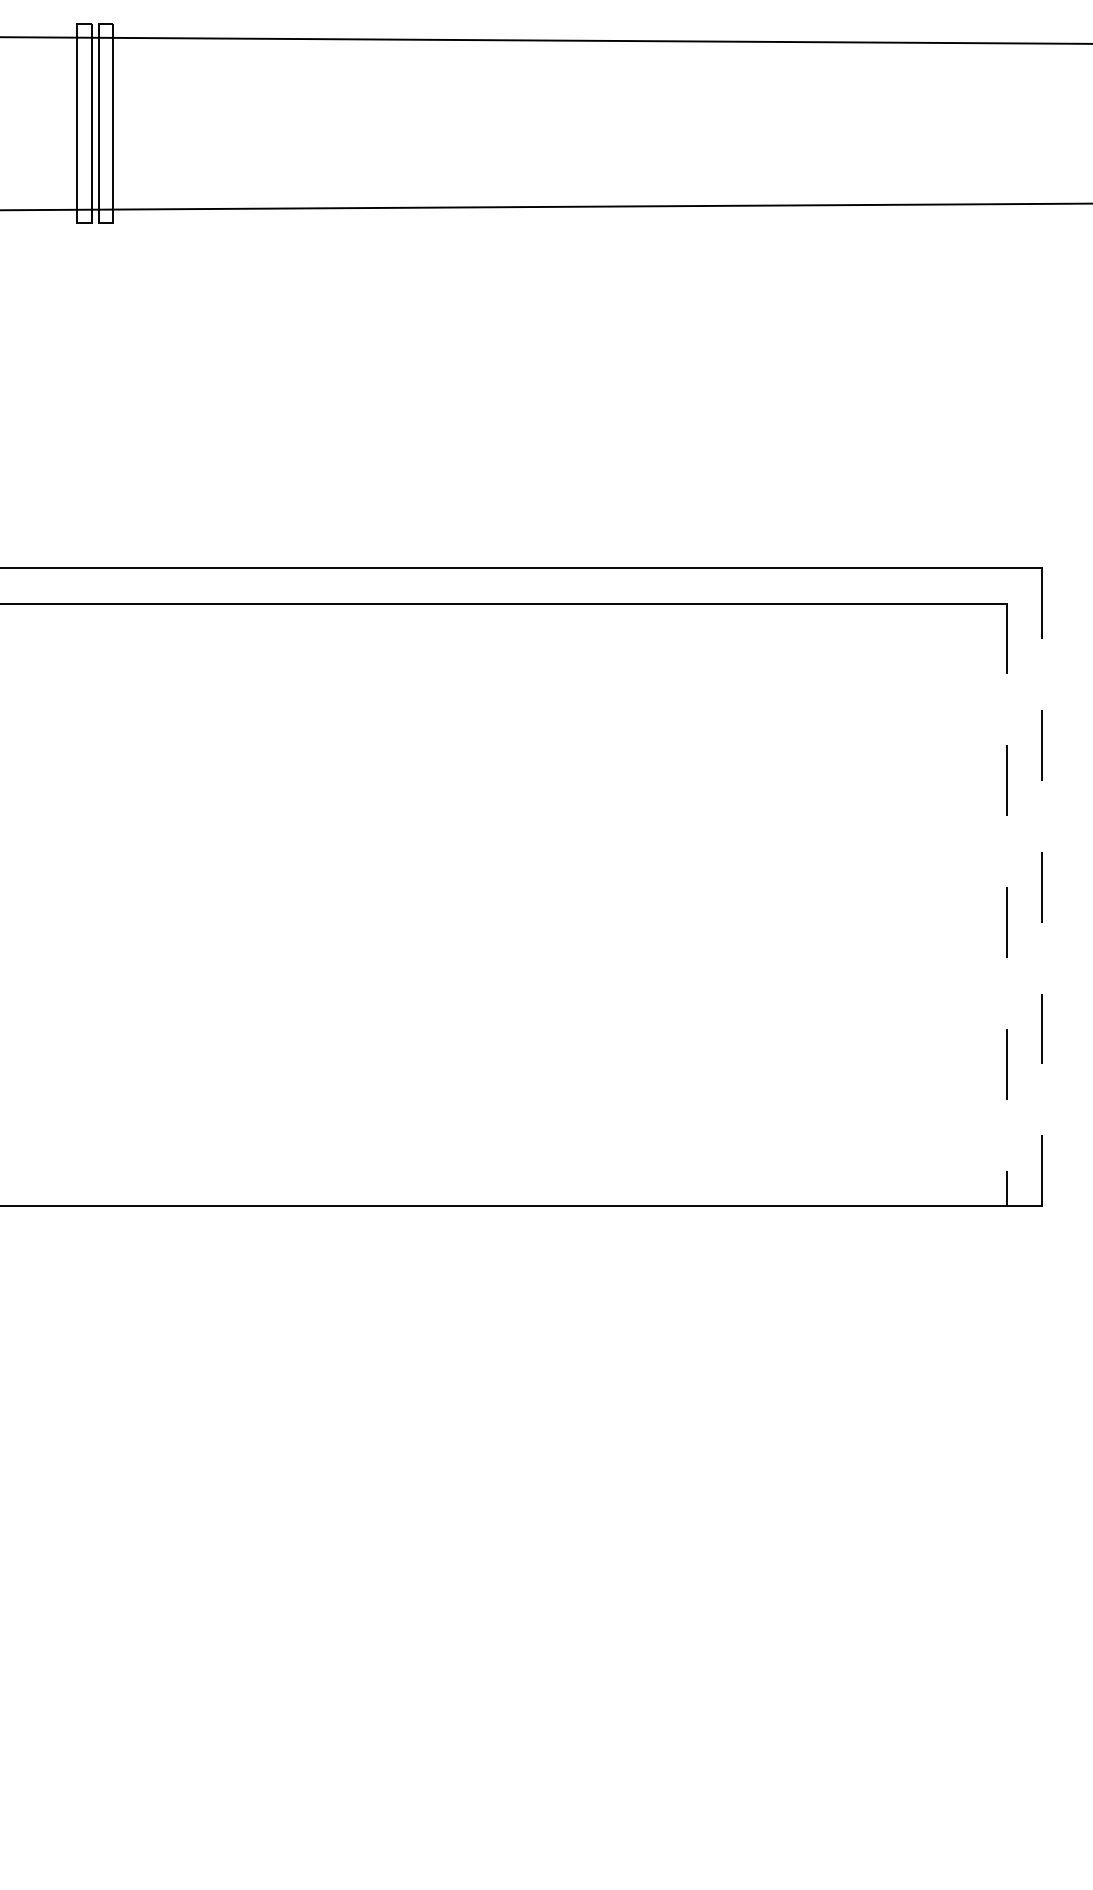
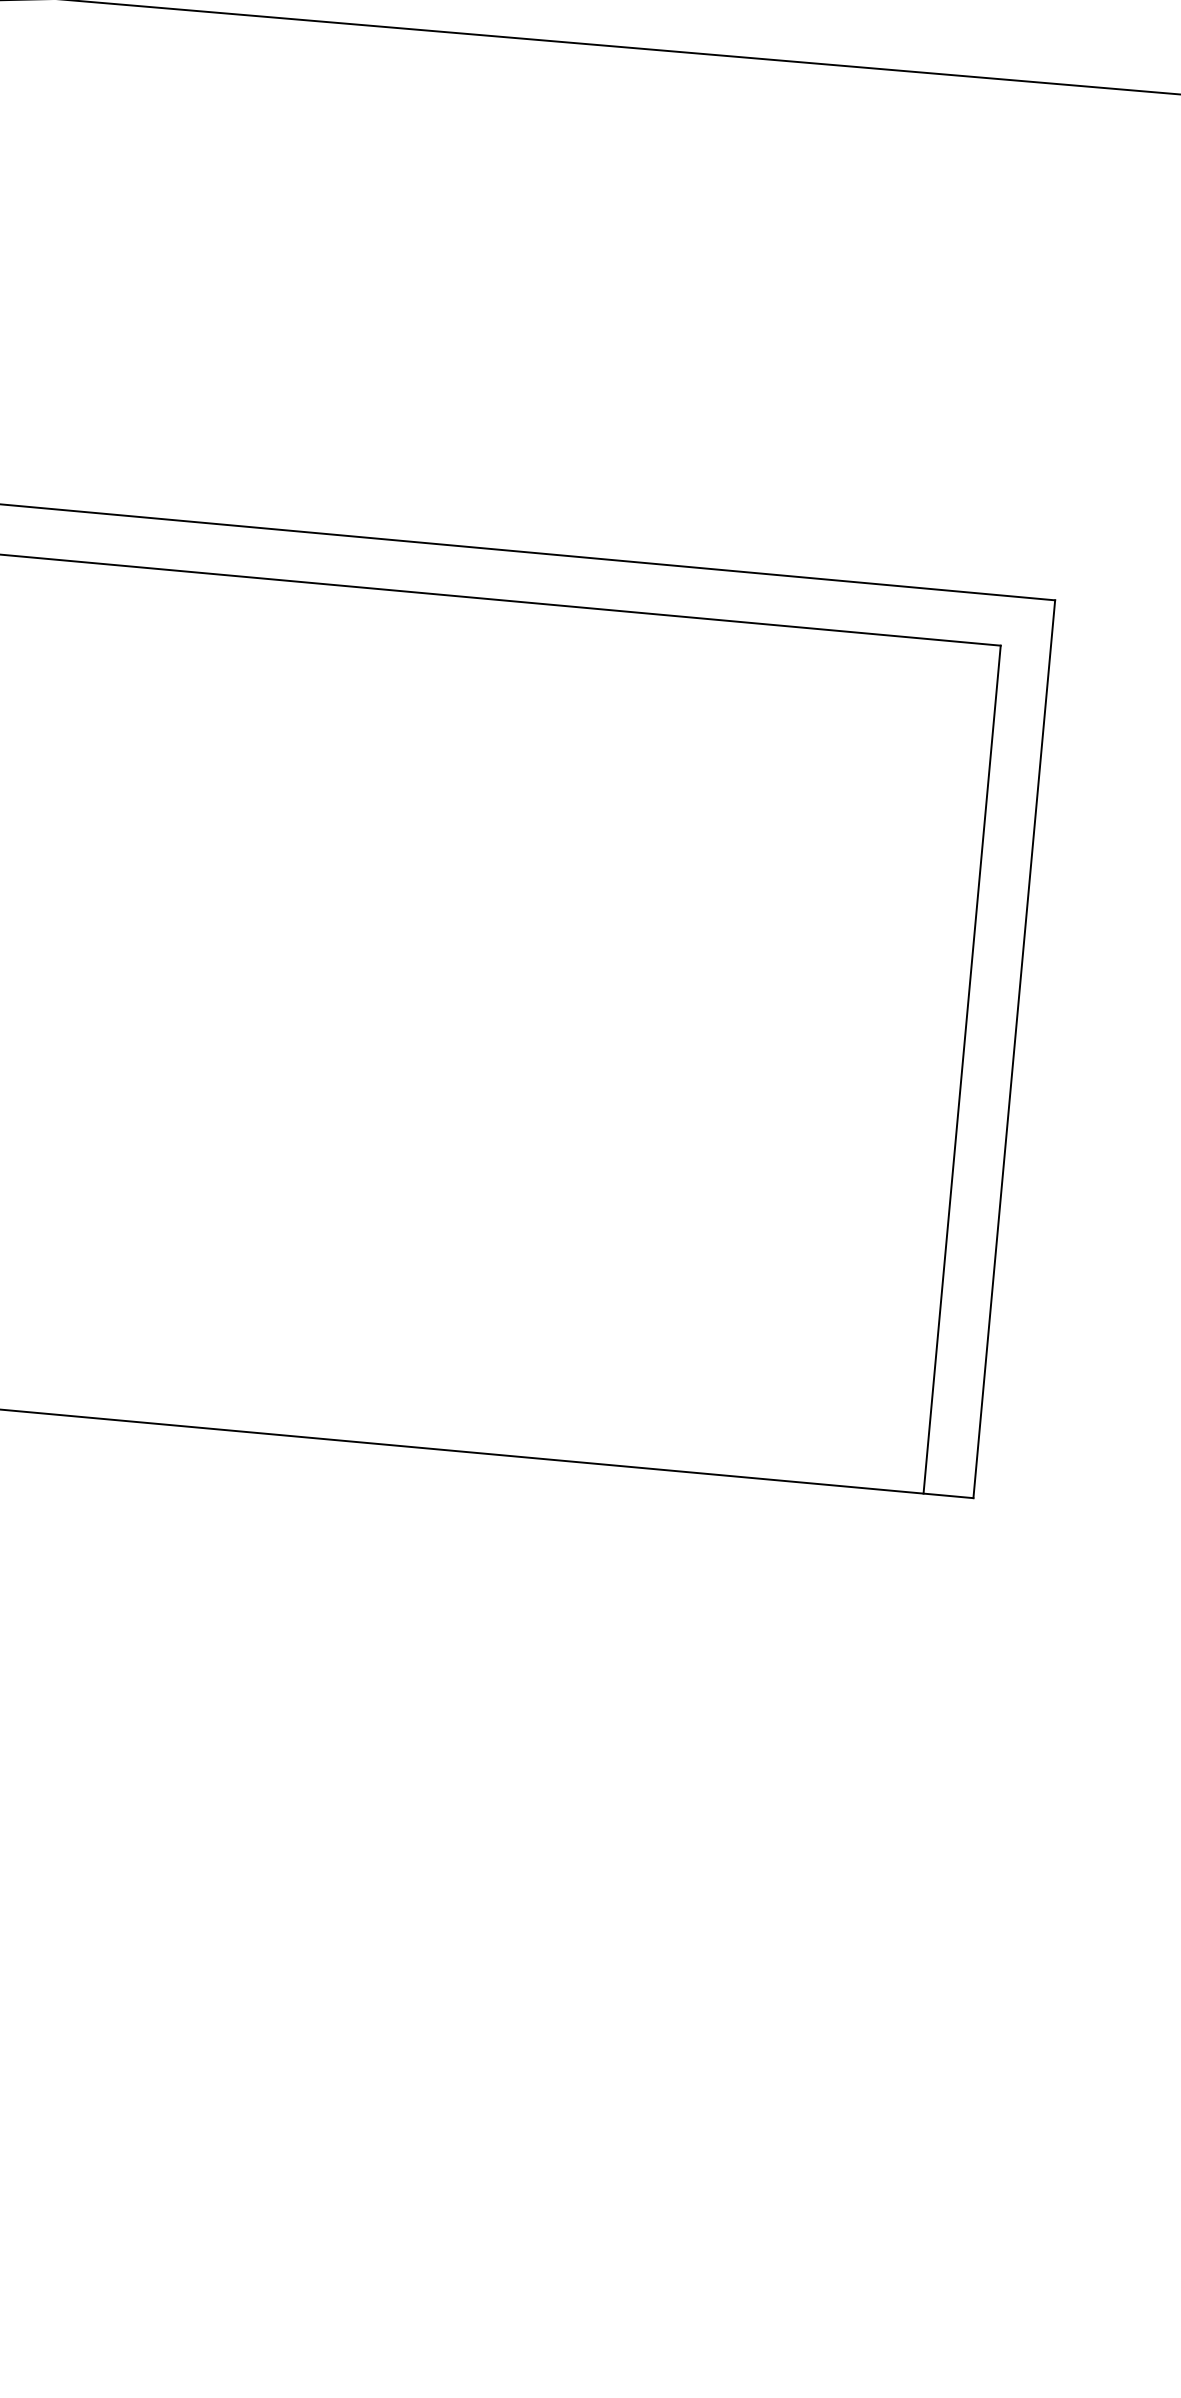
line: (1042, 887) -> (1014, 1049), dashed -> solid
line: (1007, 905) -> (962, 1070), dashed -> solid

